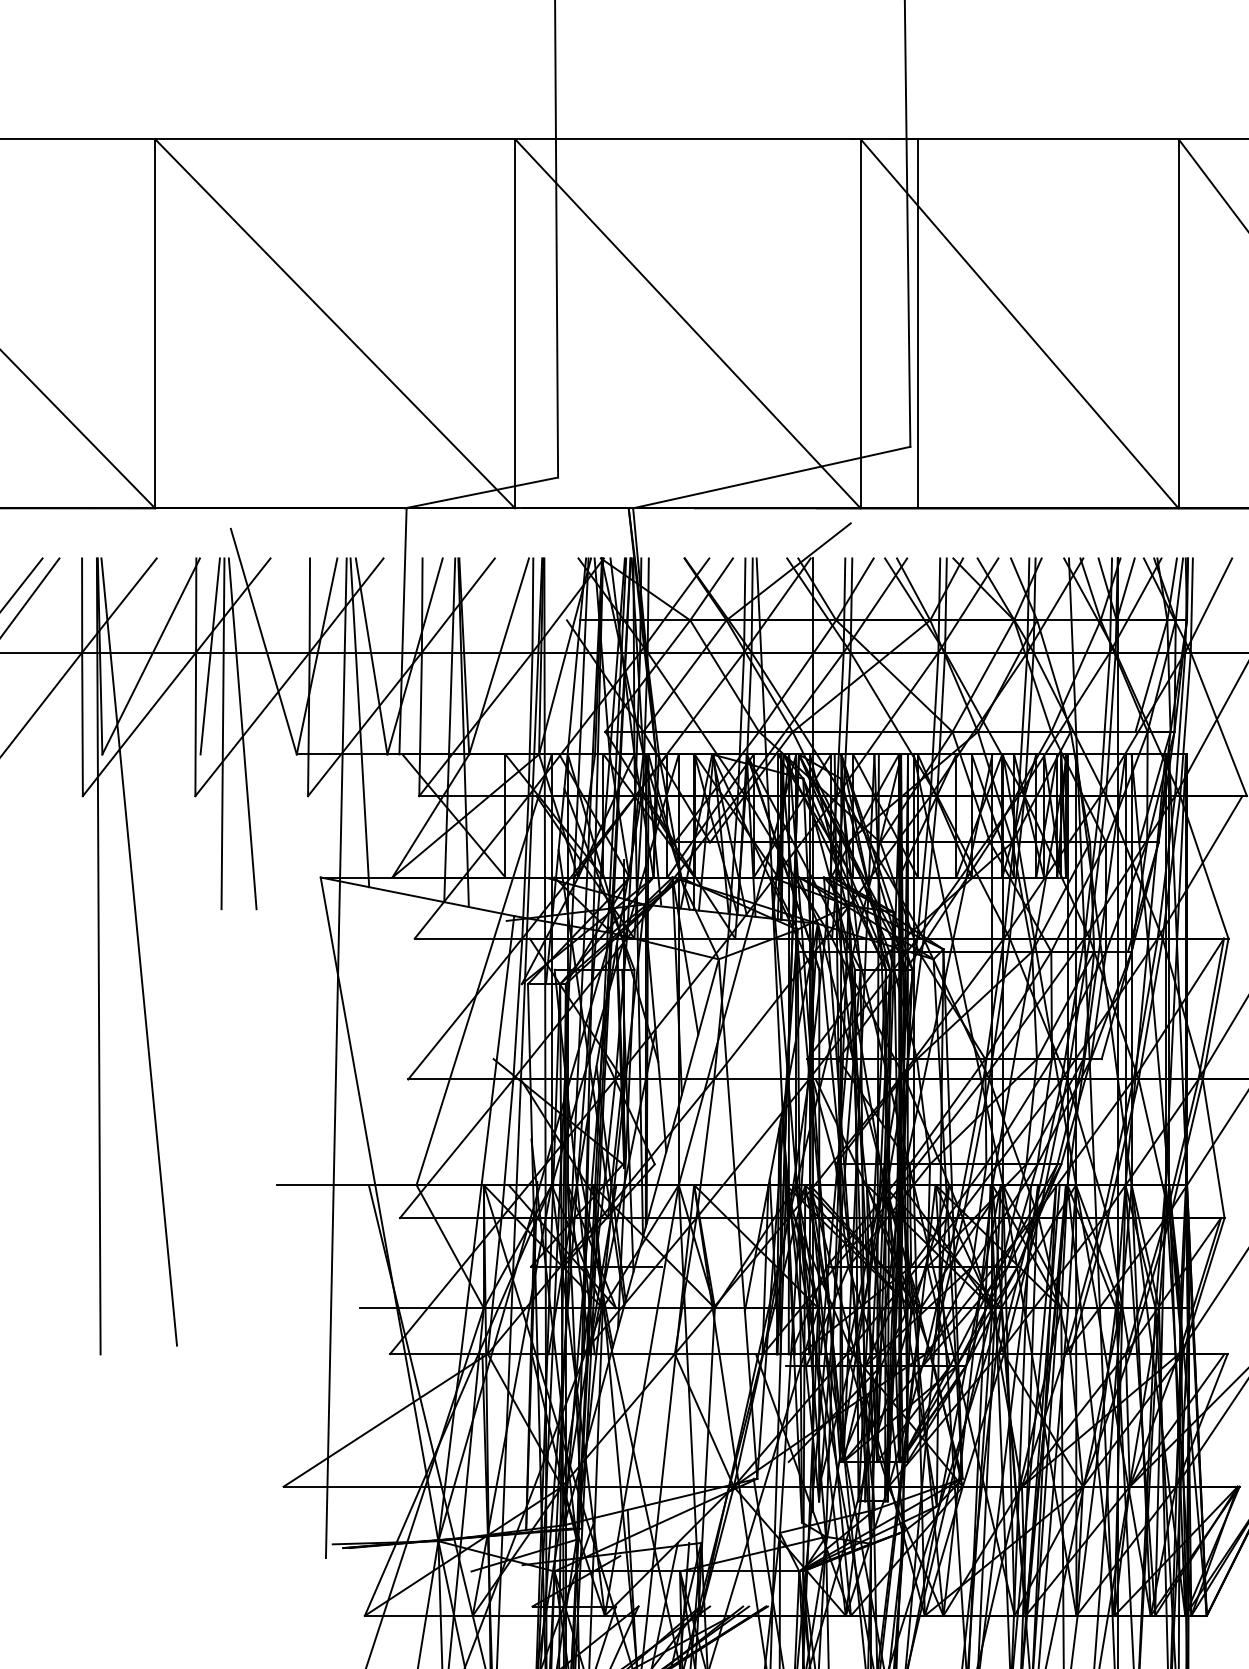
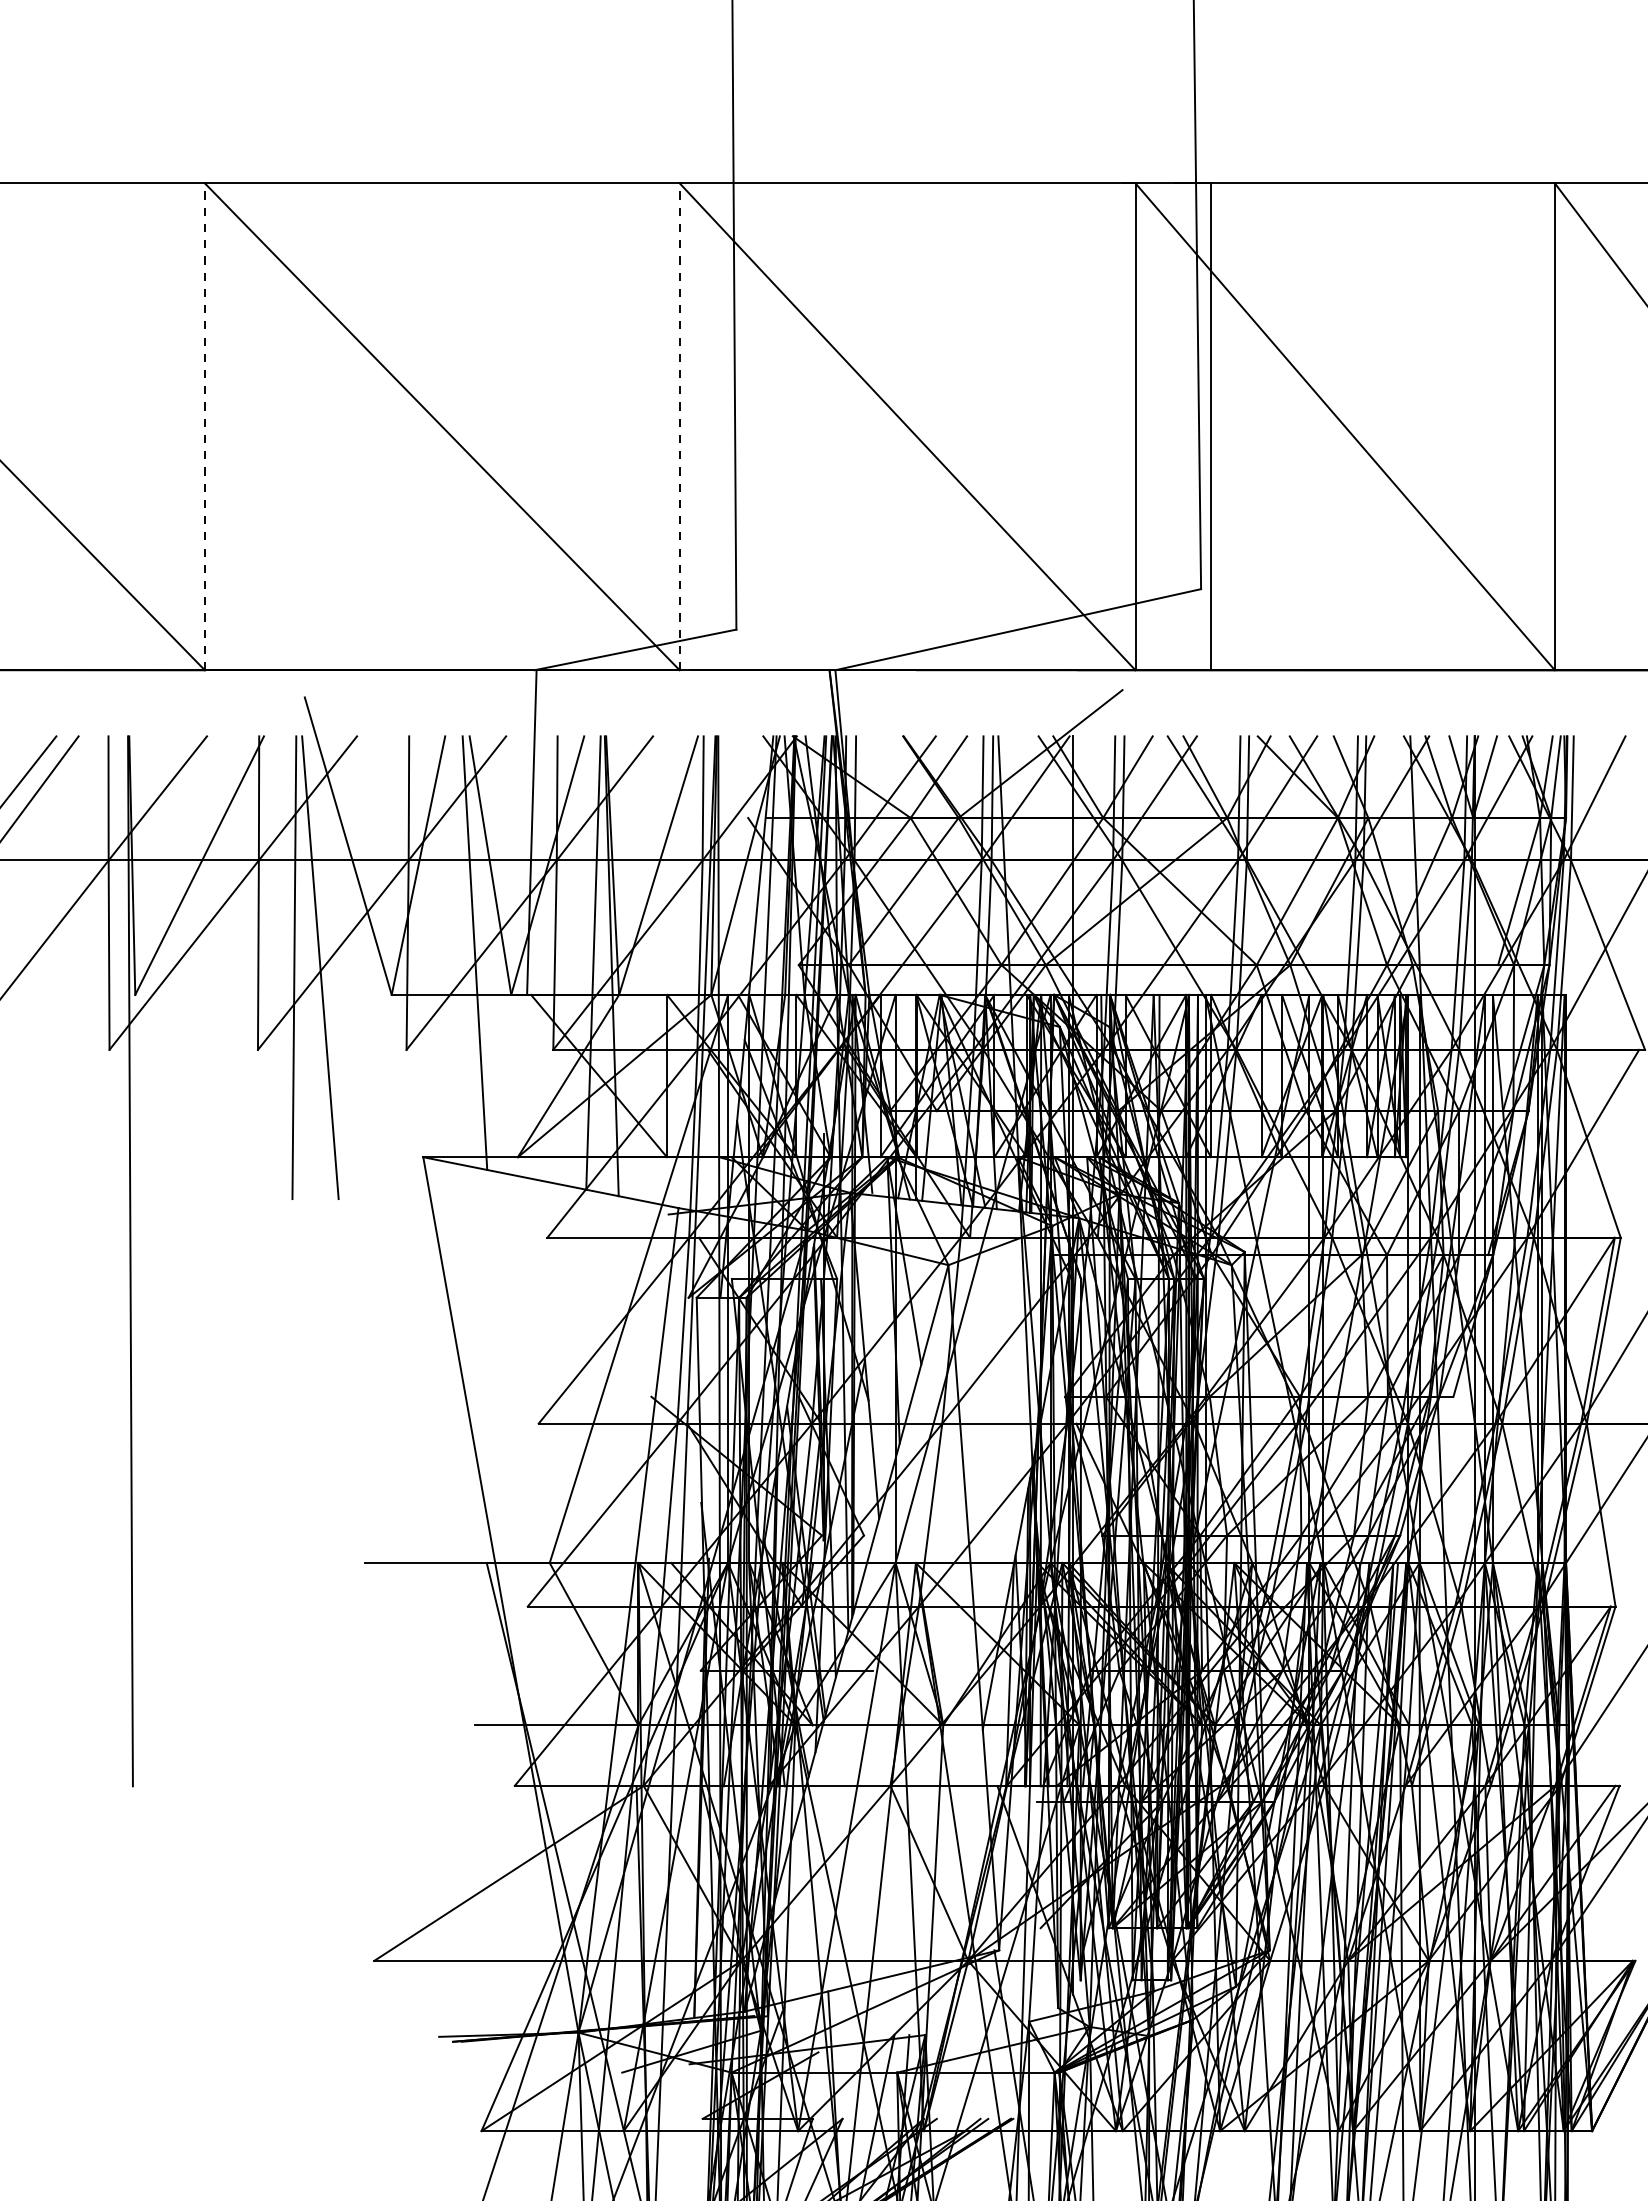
line: (154, 323) -> (204, 426), solid -> dashed
line: (514, 323) -> (679, 426), solid -> dashed
line: (210, 656) -> (277, 865), removed
line: (138, 952) -> (183, 1255), removed
line: (336, 1058) -> (443, 1395), removed

